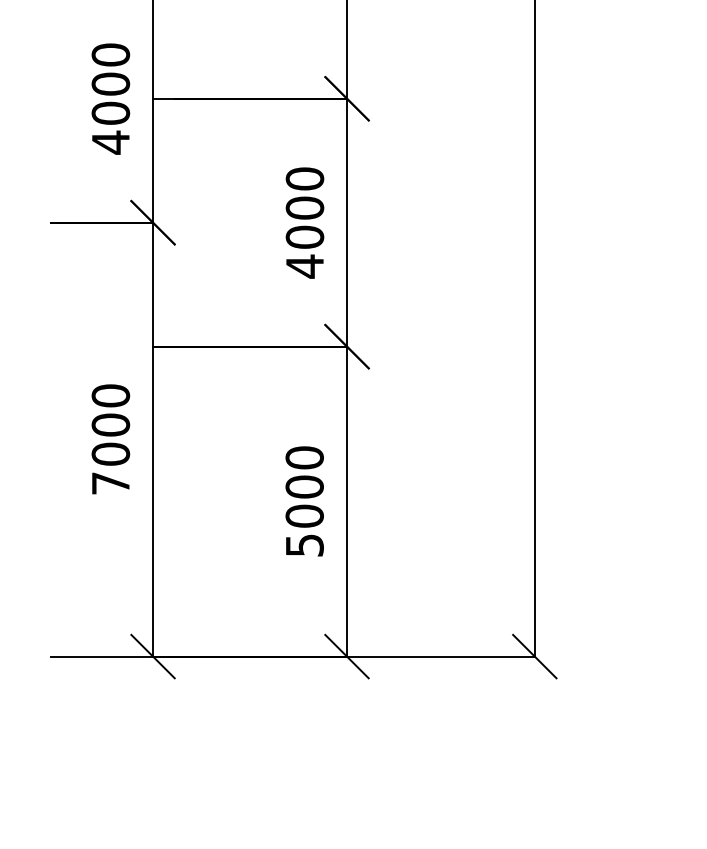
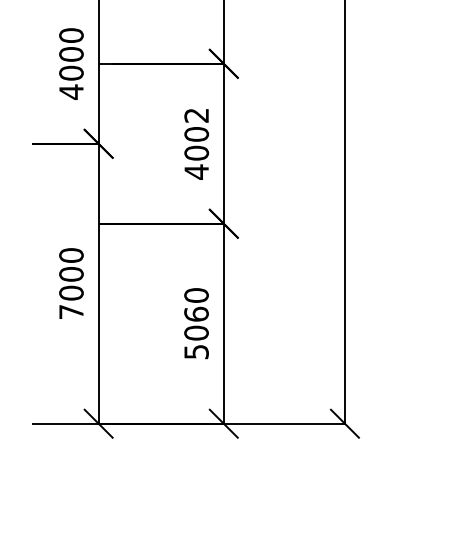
text: (304, 178) -> (196, 115), 4000 -> 4002
text: (304, 485) -> (196, 313), 5000 -> 5060

